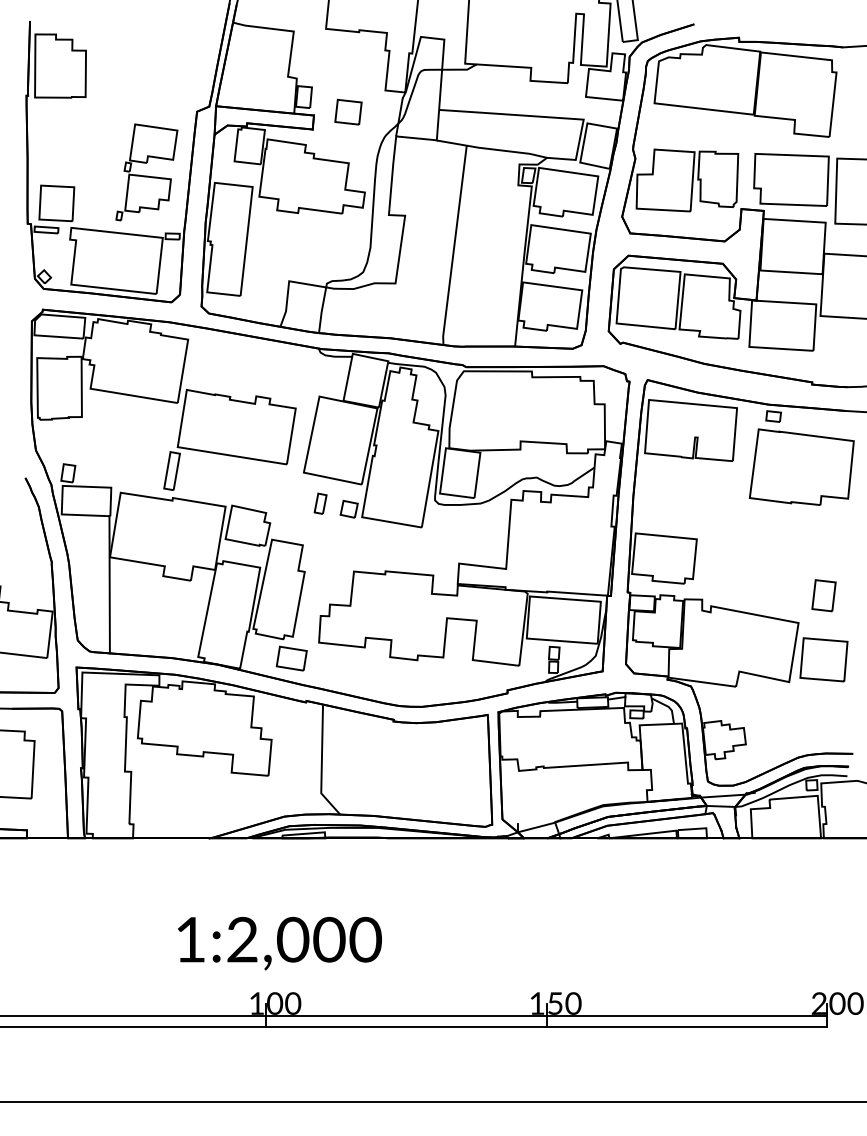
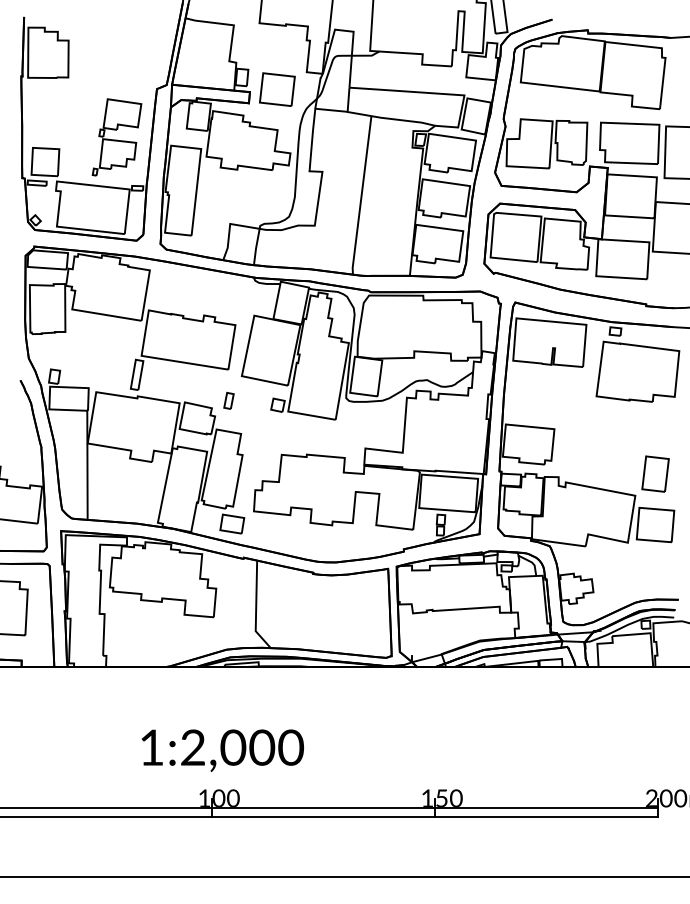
part: (348, 111) -> (277, 88), size x1.67
part: (320, 503) -> (228, 400), moved
part: (823, 595) -> (655, 473), size x1.43

